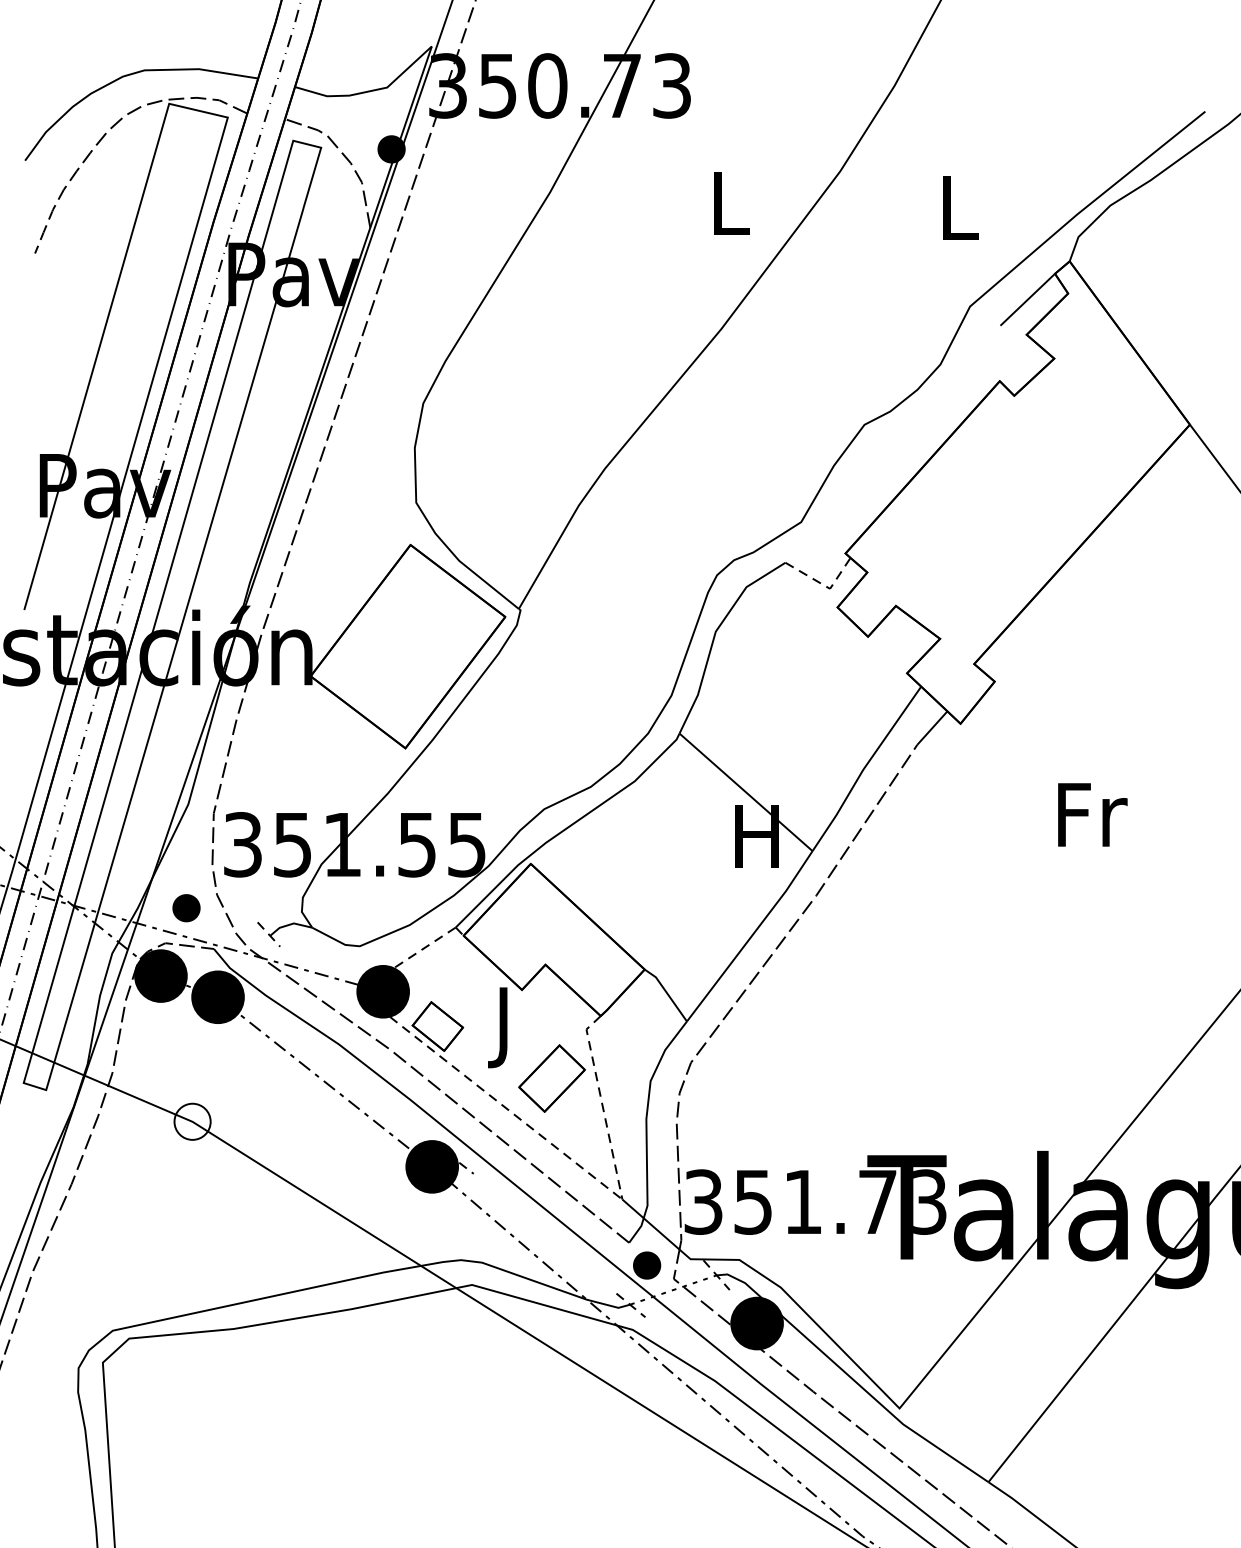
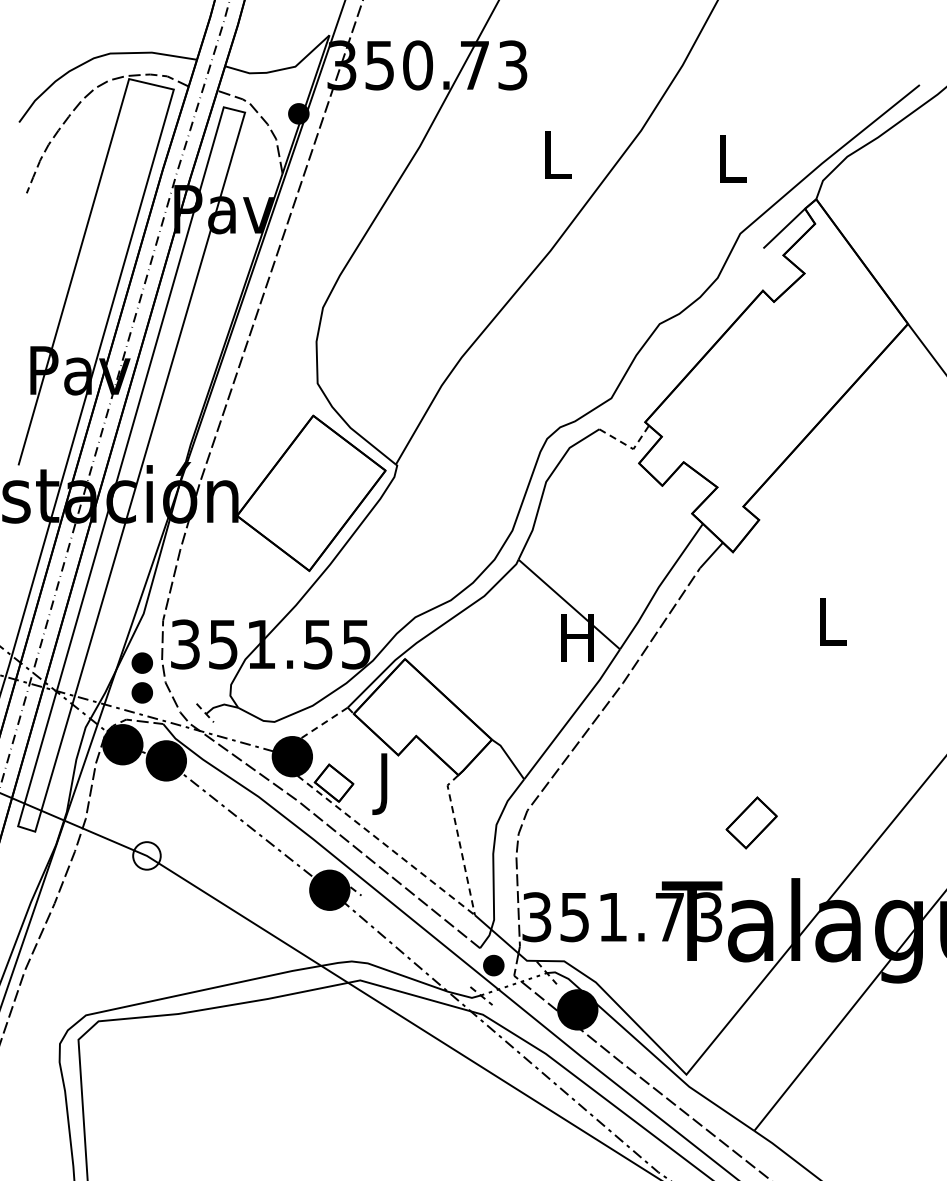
text: (1092, 814) -> (833, 621), Fr -> L
part: (186, 869) -> (142, 663), added
part: (551, 1078) -> (751, 822), moved

